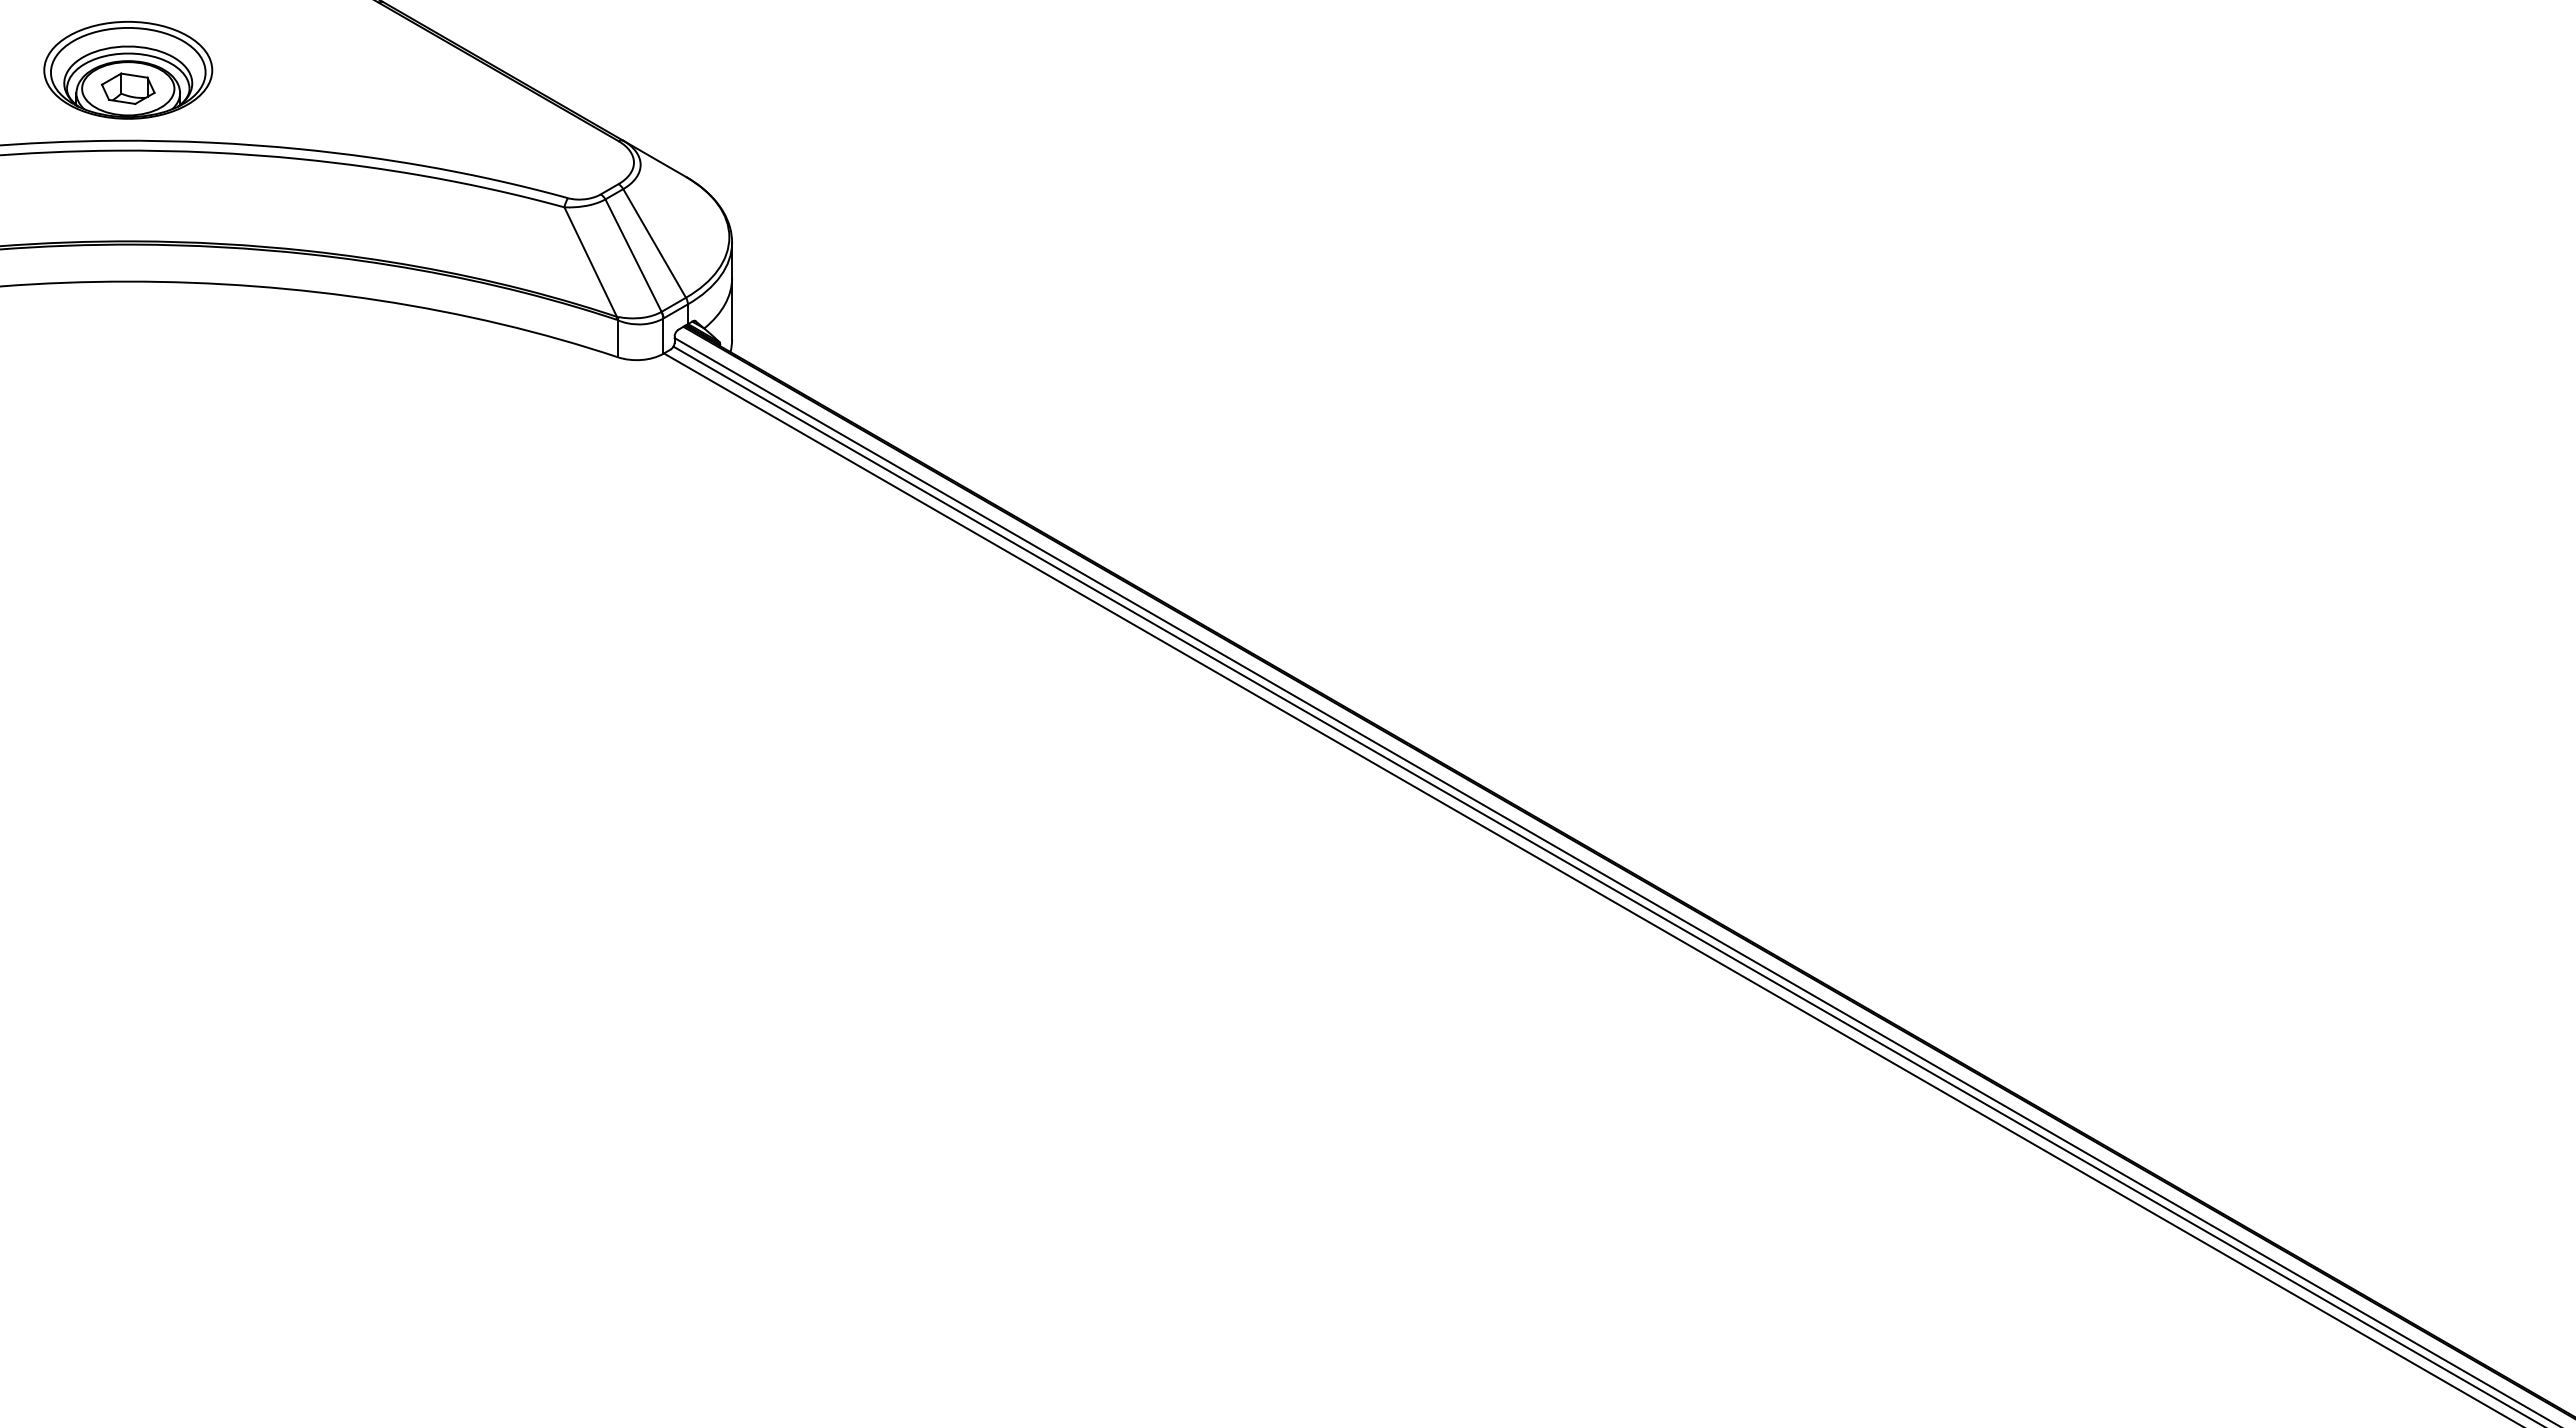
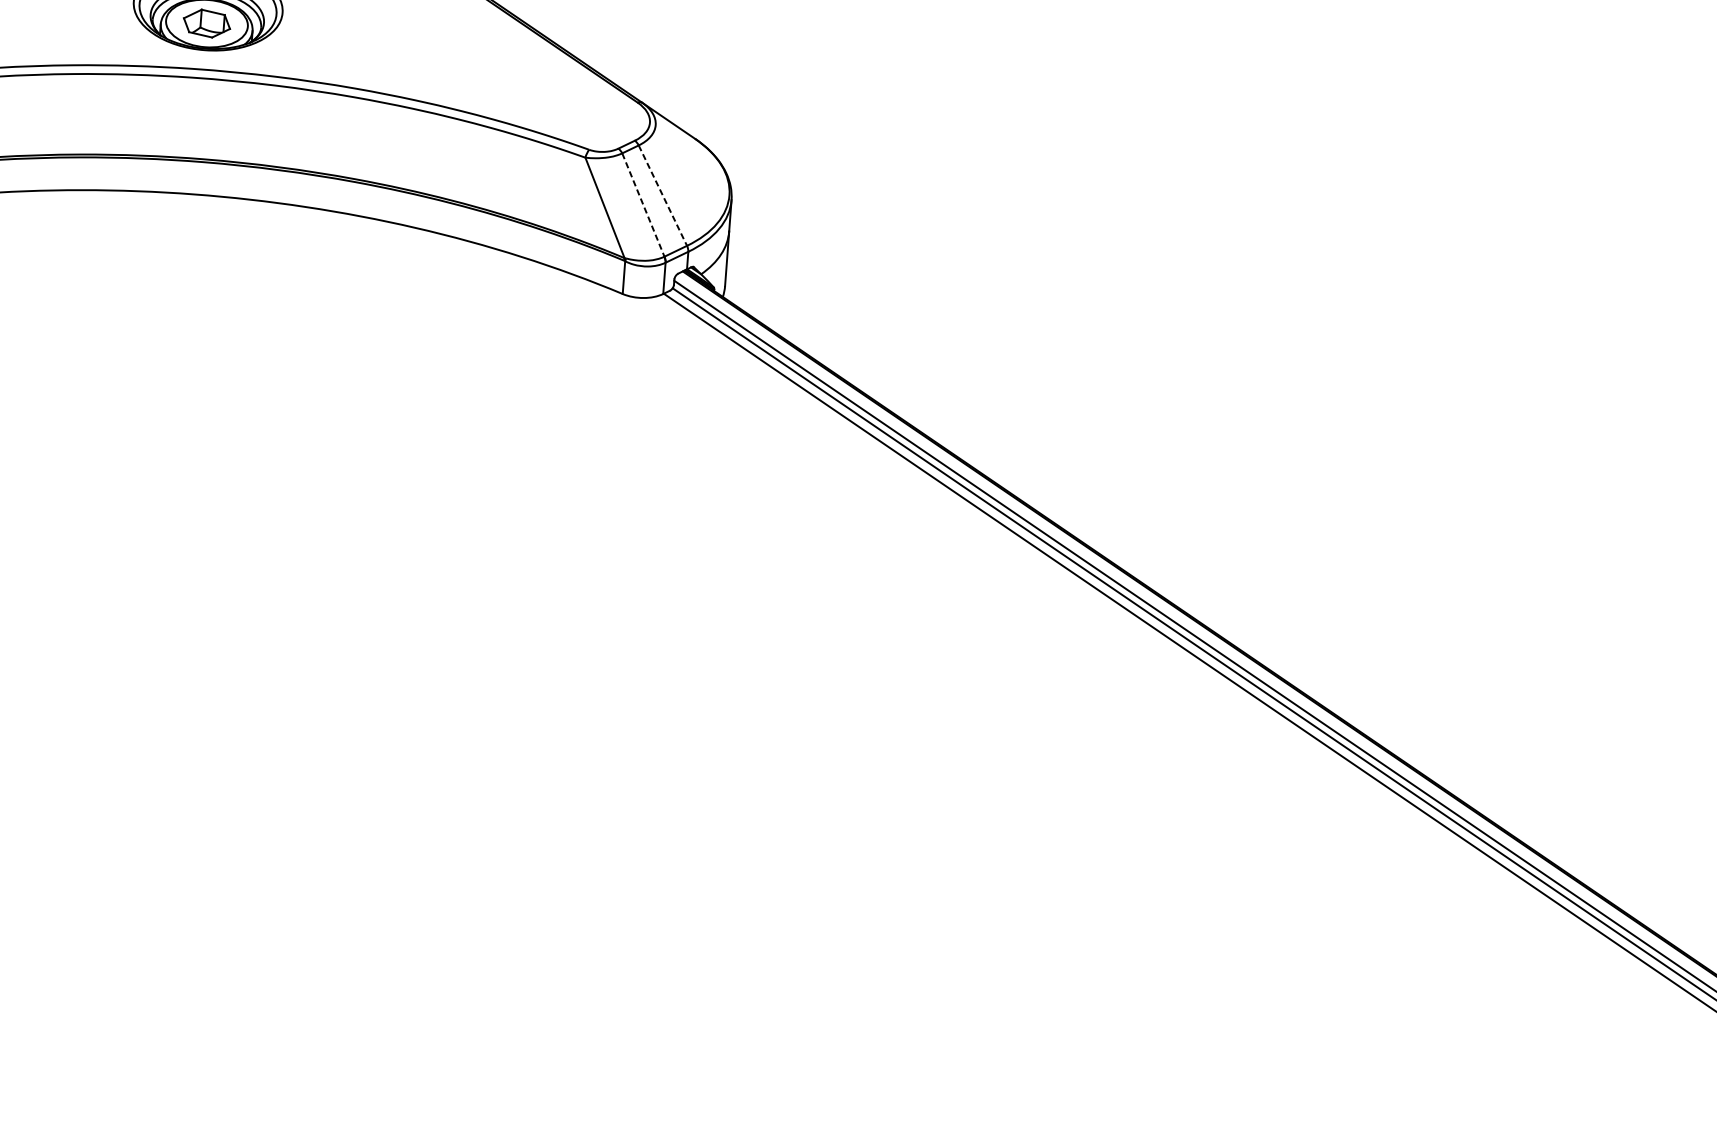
line: (654, 243) -> (662, 195), solid -> dashed
line: (633, 255) -> (643, 204), solid -> dashed

